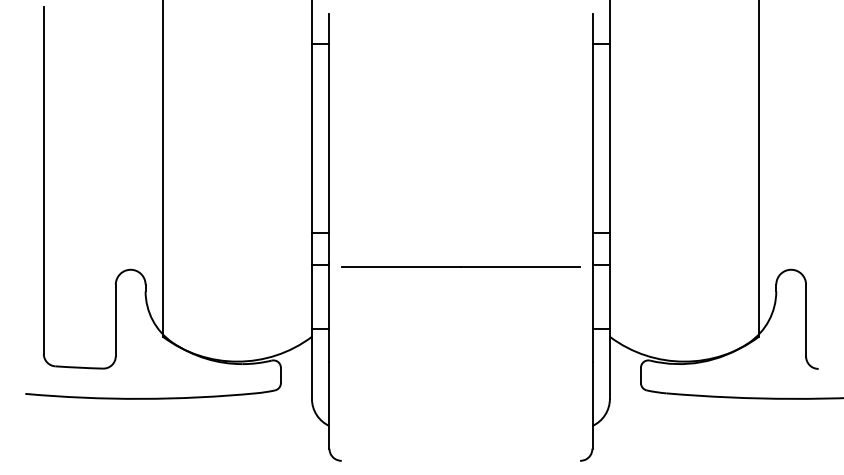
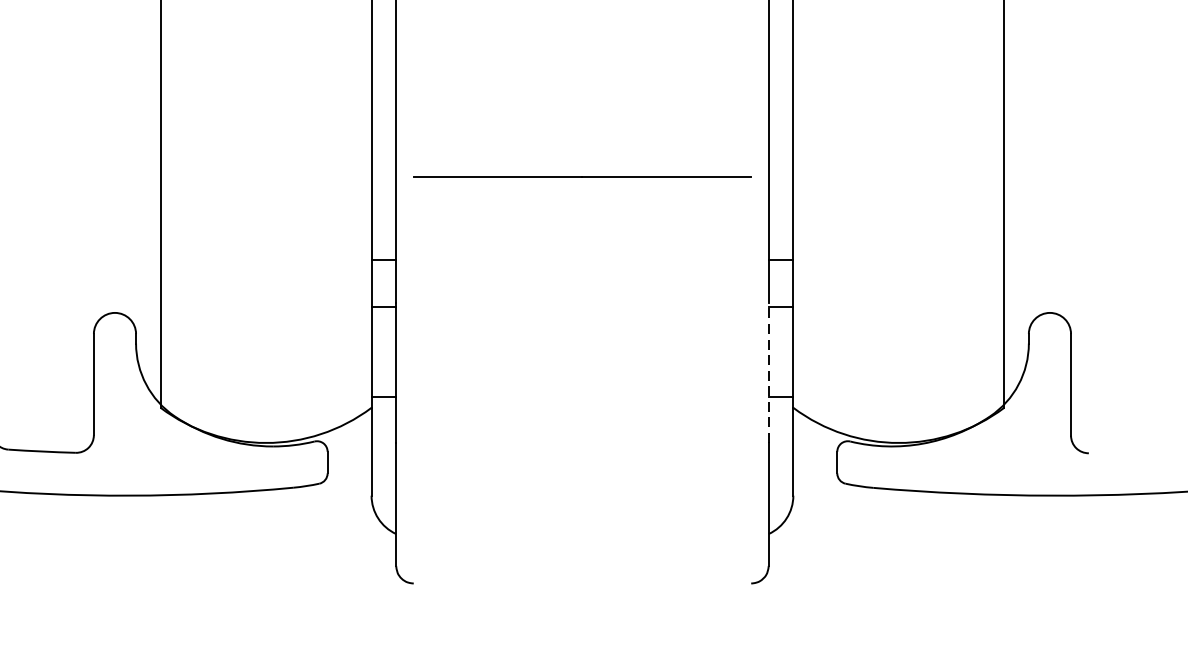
line: (460, 266) -> (581, 176), moved
line: (592, 311) -> (768, 371), solid -> dashed

